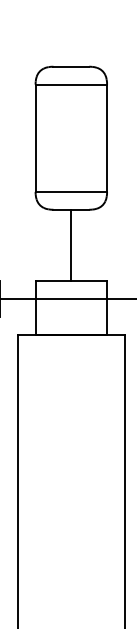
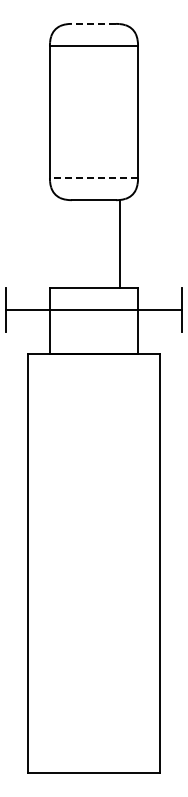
line: (70, 66) -> (93, 23), solid -> dashed
line: (70, 192) -> (93, 178), solid -> dashed
line: (71, 245) -> (120, 244), moved

